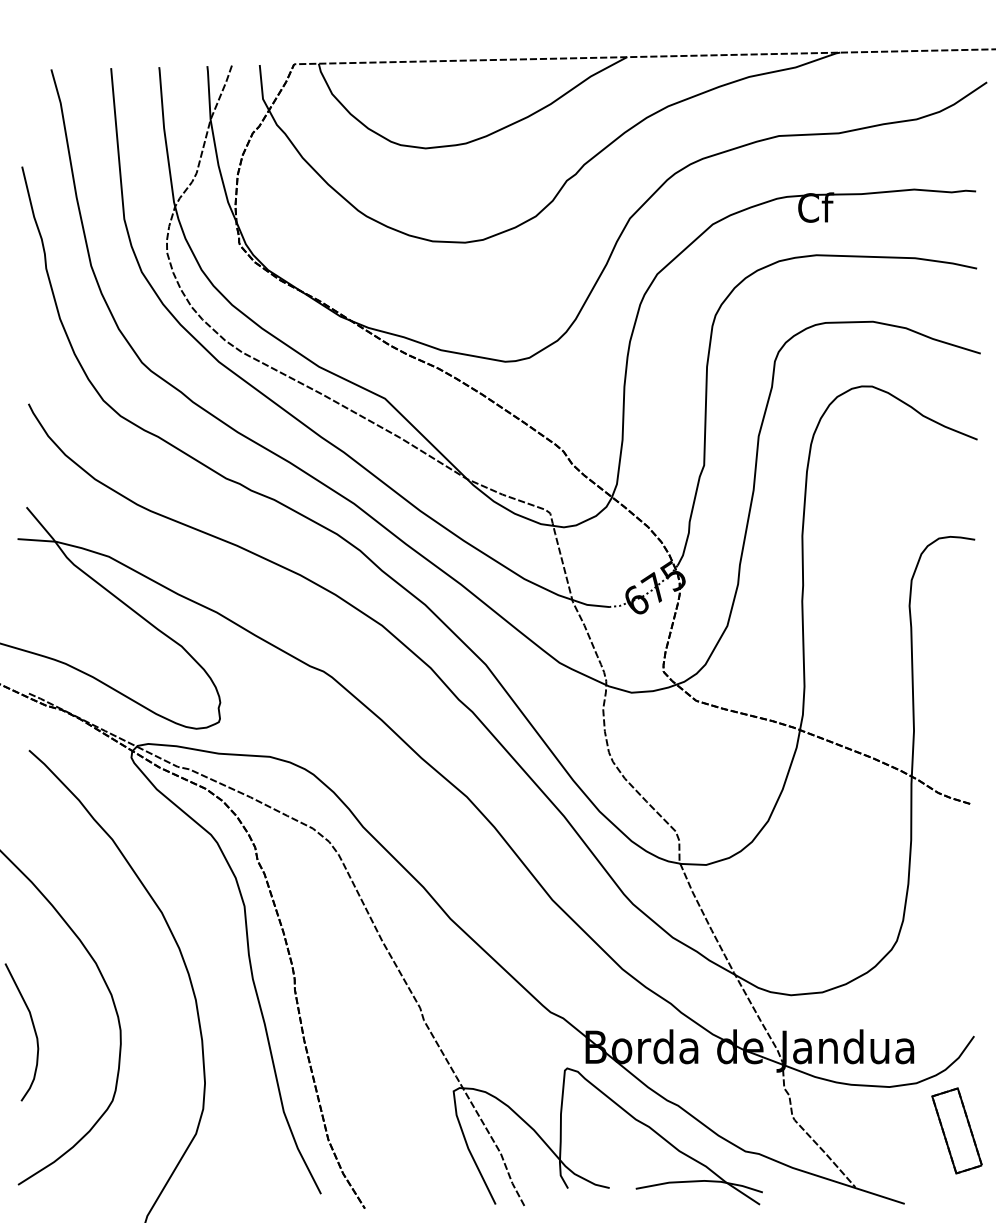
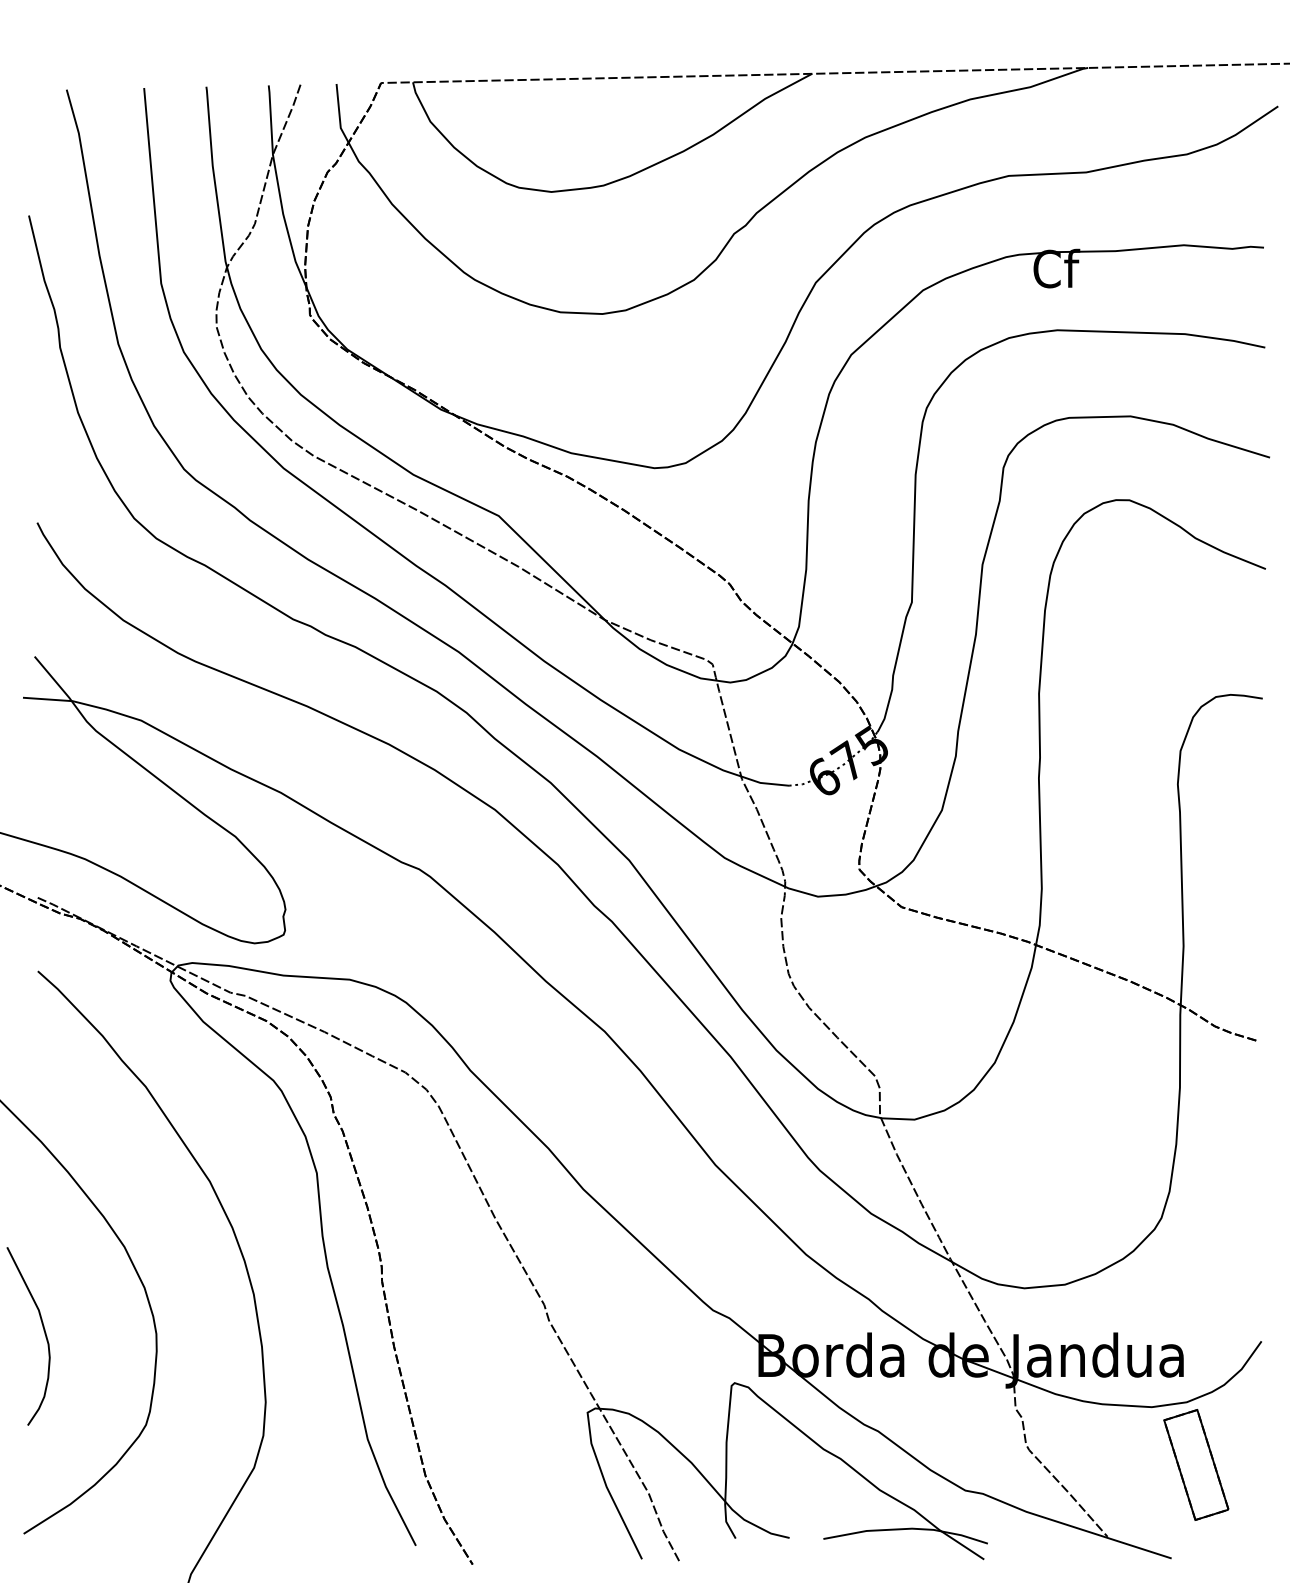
part: (957, 1130) -> (1196, 1464), moved

